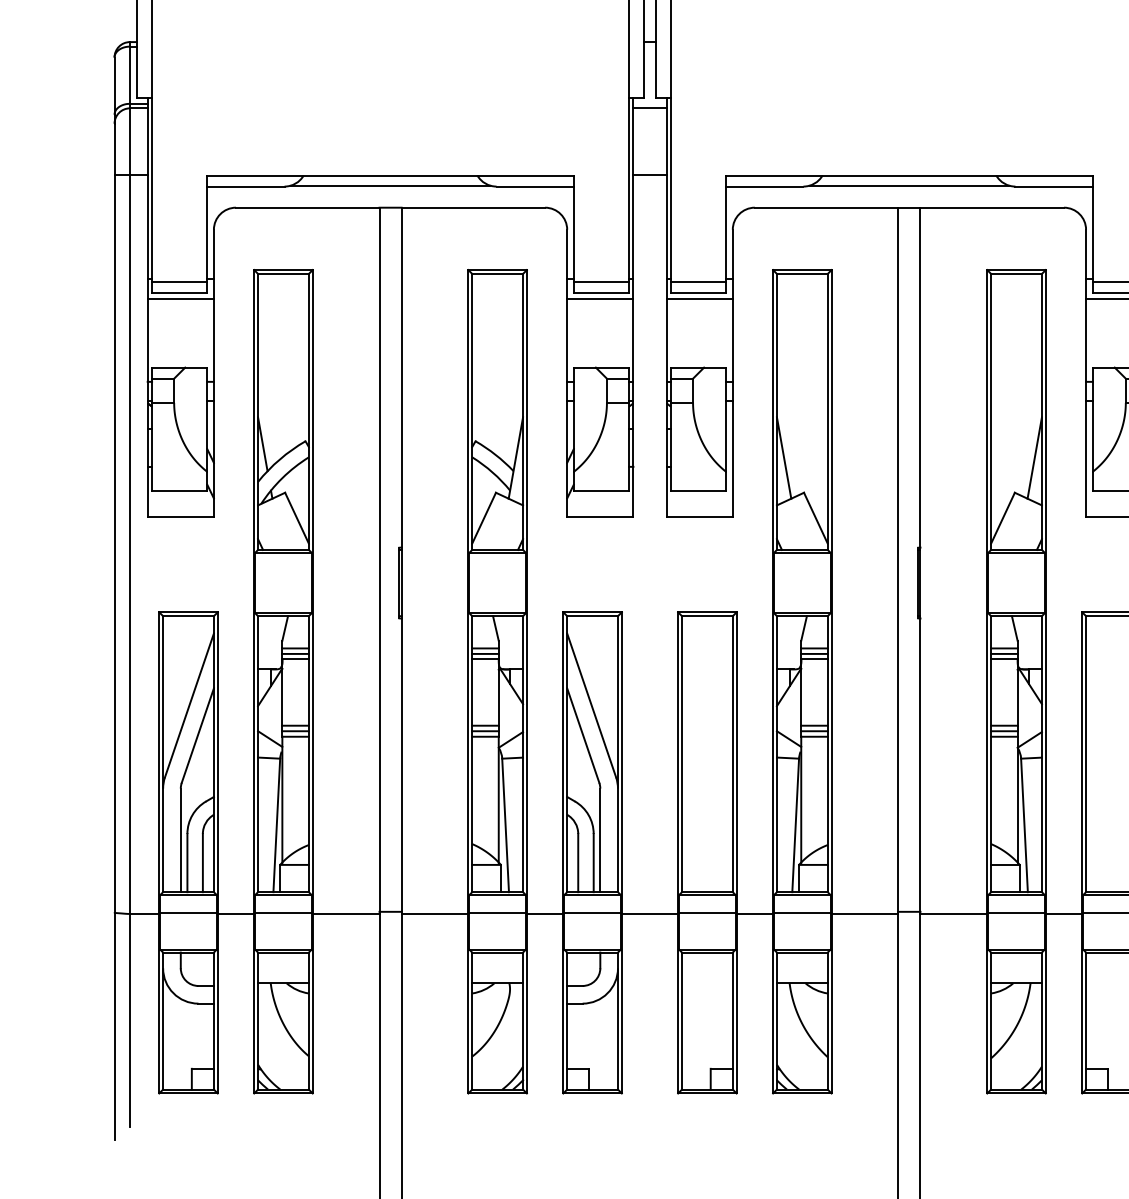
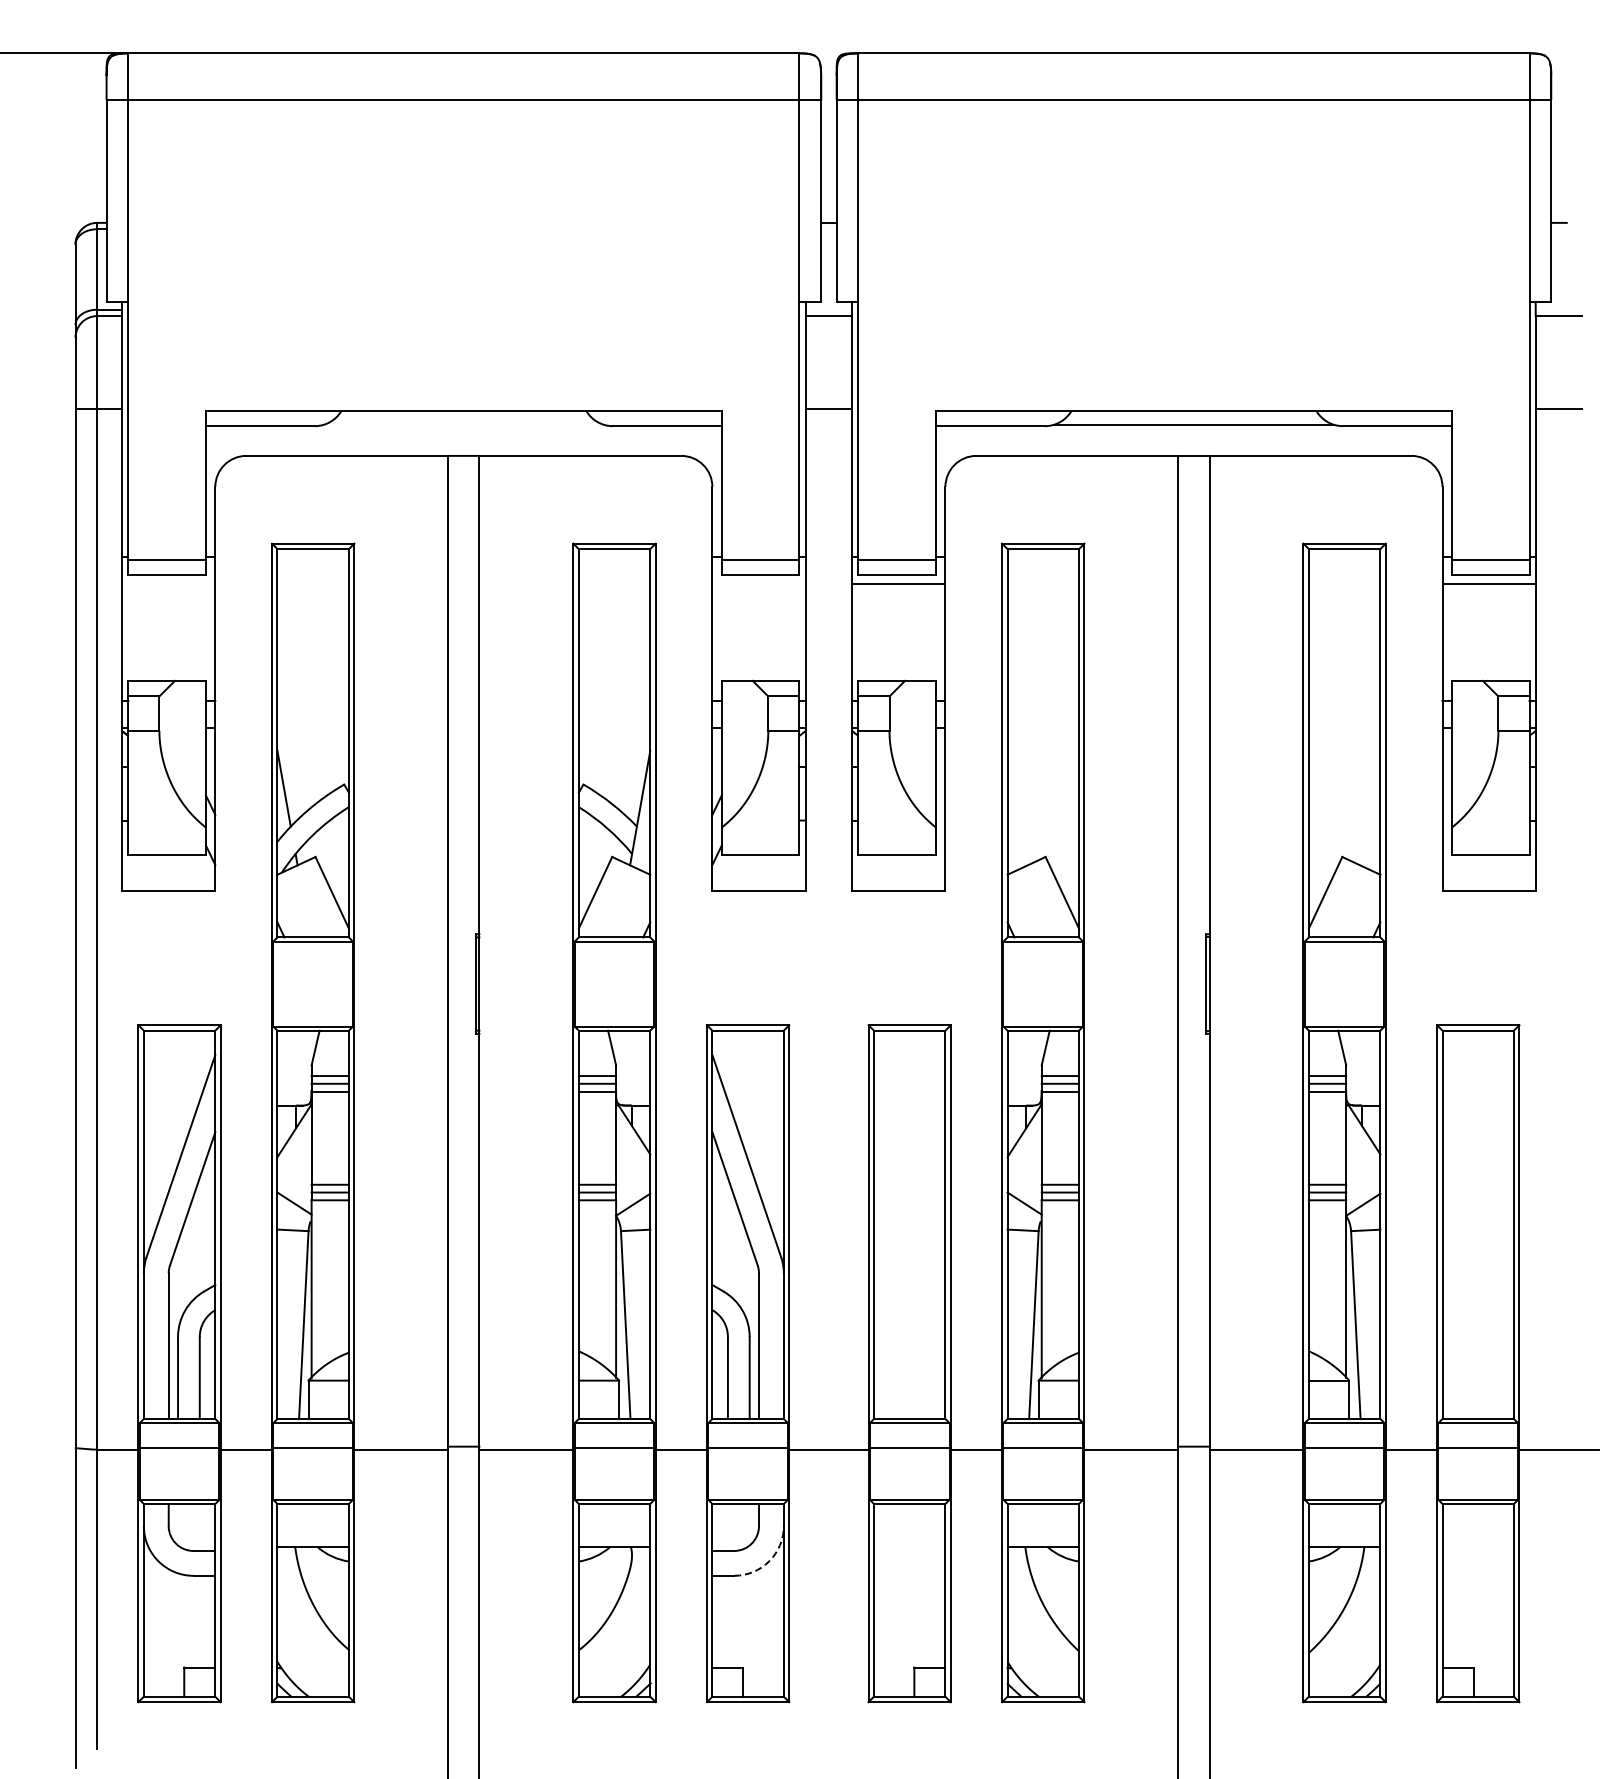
line: (390, 185) -> (463, 424), removed
line: (180, 298) -> (168, 583), removed
line: (599, 298) -> (758, 583), removed
line: (784, 457) -> (1017, 807), removed
line: (1034, 457) -> (1370, 807), removed
arc: (607, 993) -> (769, 1561), solid -> dashed

